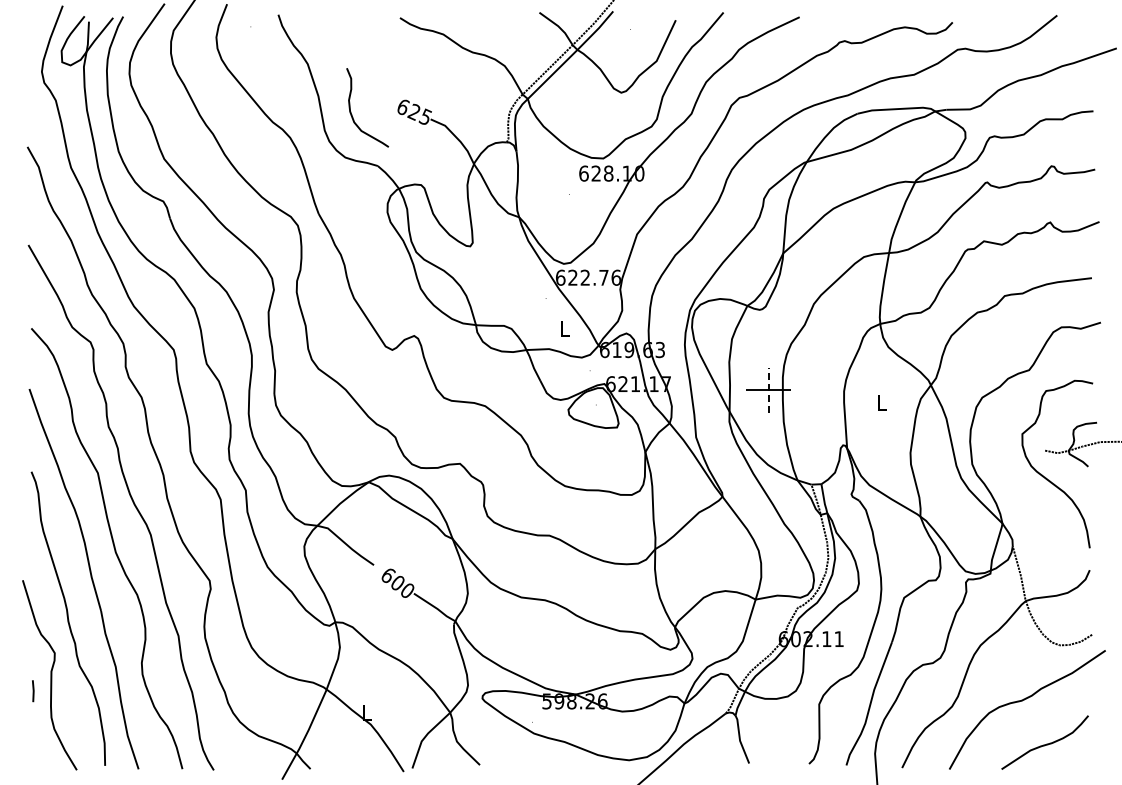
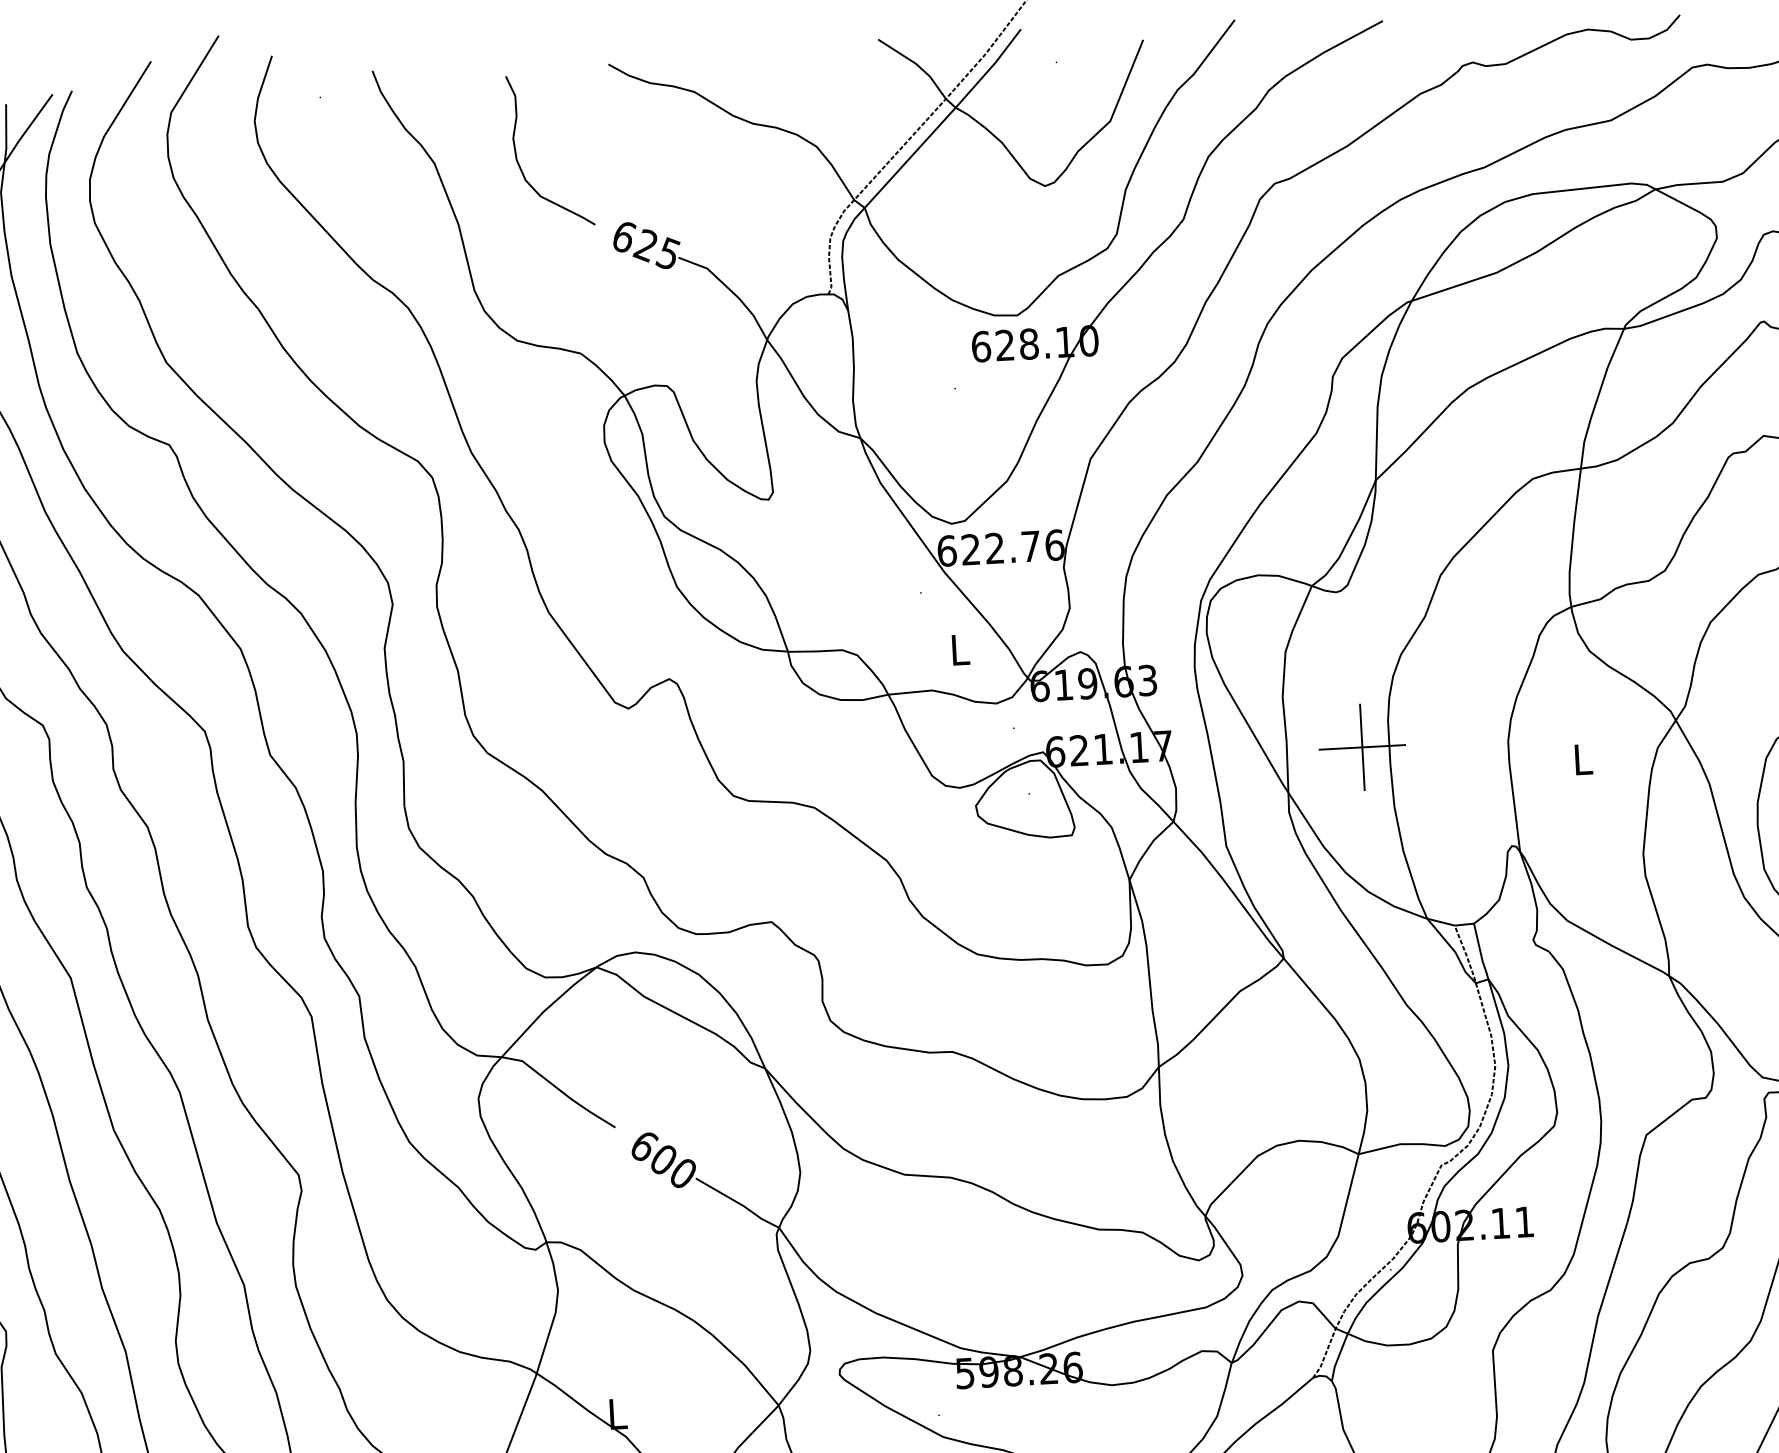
curve: (351, 111) -> (519, 159), moved
line: (768, 390) -> (1361, 747), dashed -> solid

